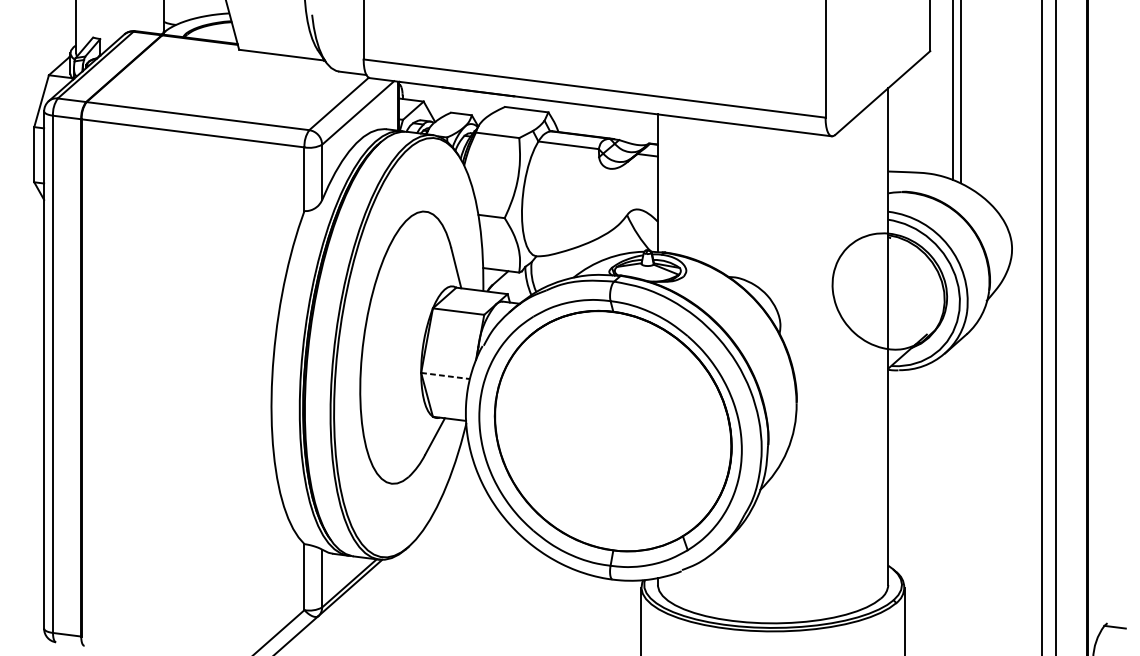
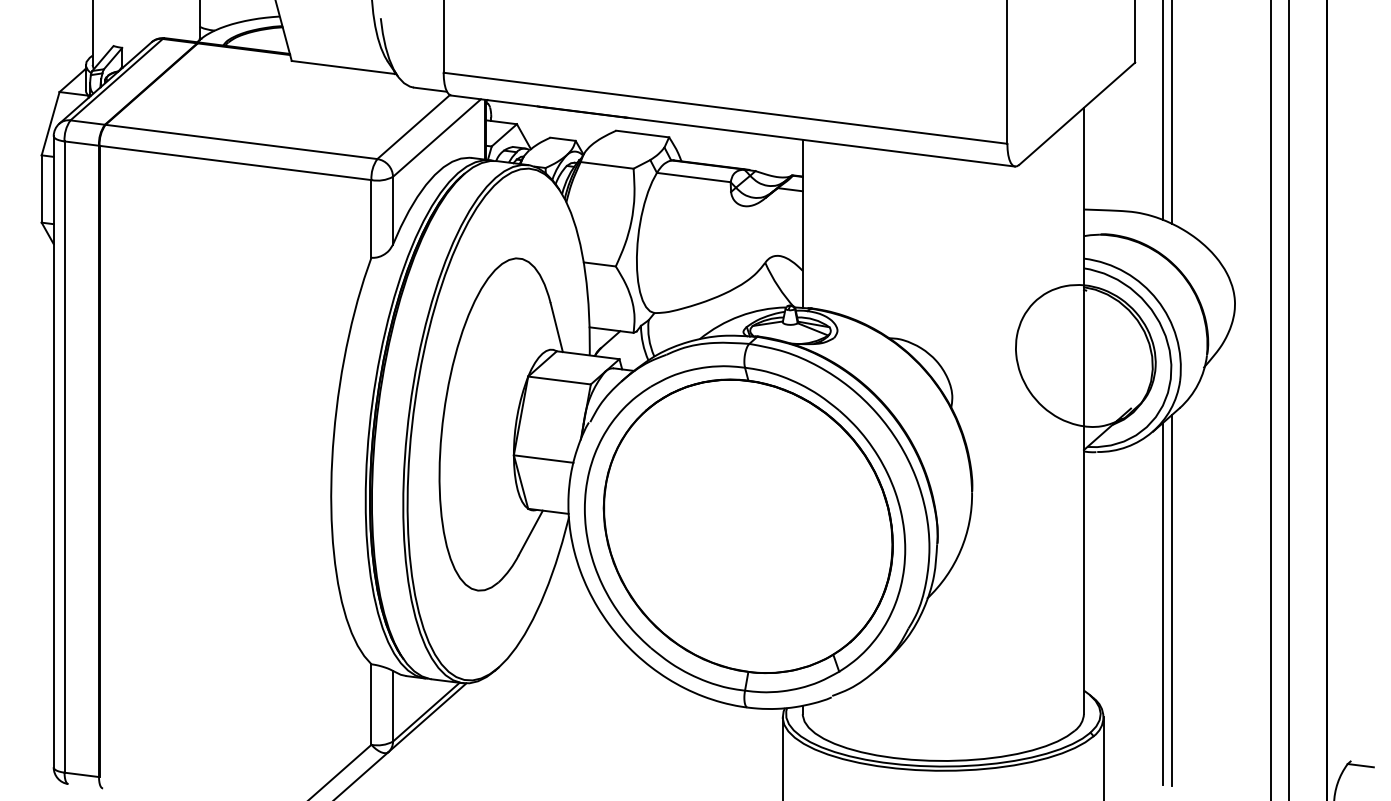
line: (446, 376) -> (544, 459), dashed -> solid
line: (960, 491) -> (1172, 599), added
line: (952, 494) -> (1162, 603), added

